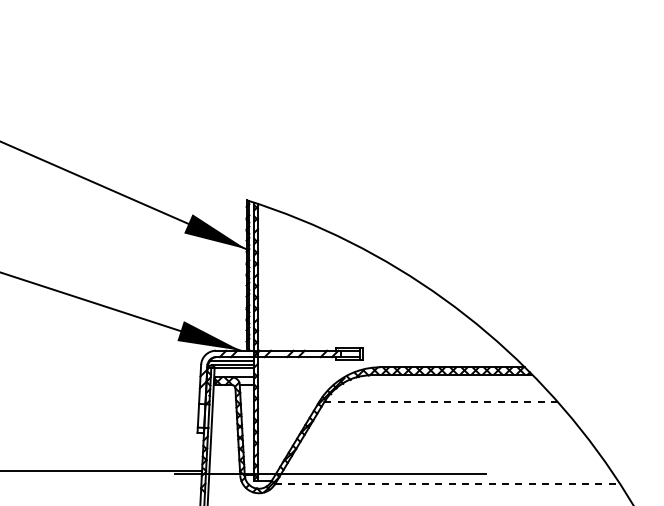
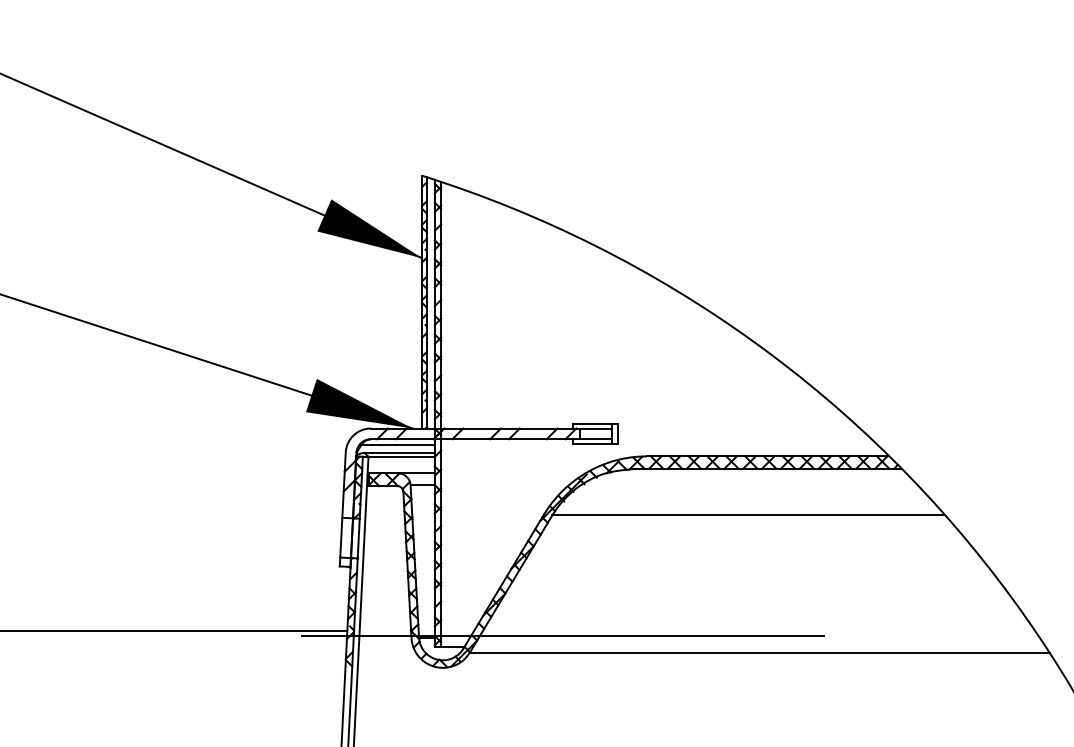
line: (441, 402) -> (749, 515), dashed -> solid
line: (447, 484) -> (759, 653), dashed -> solid

